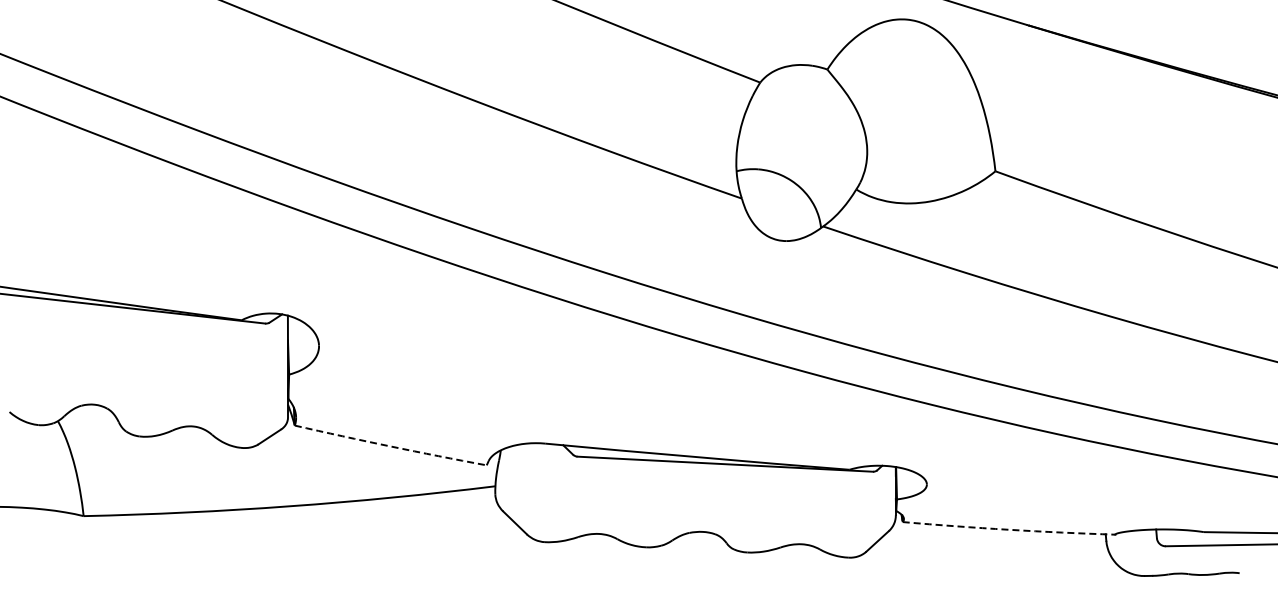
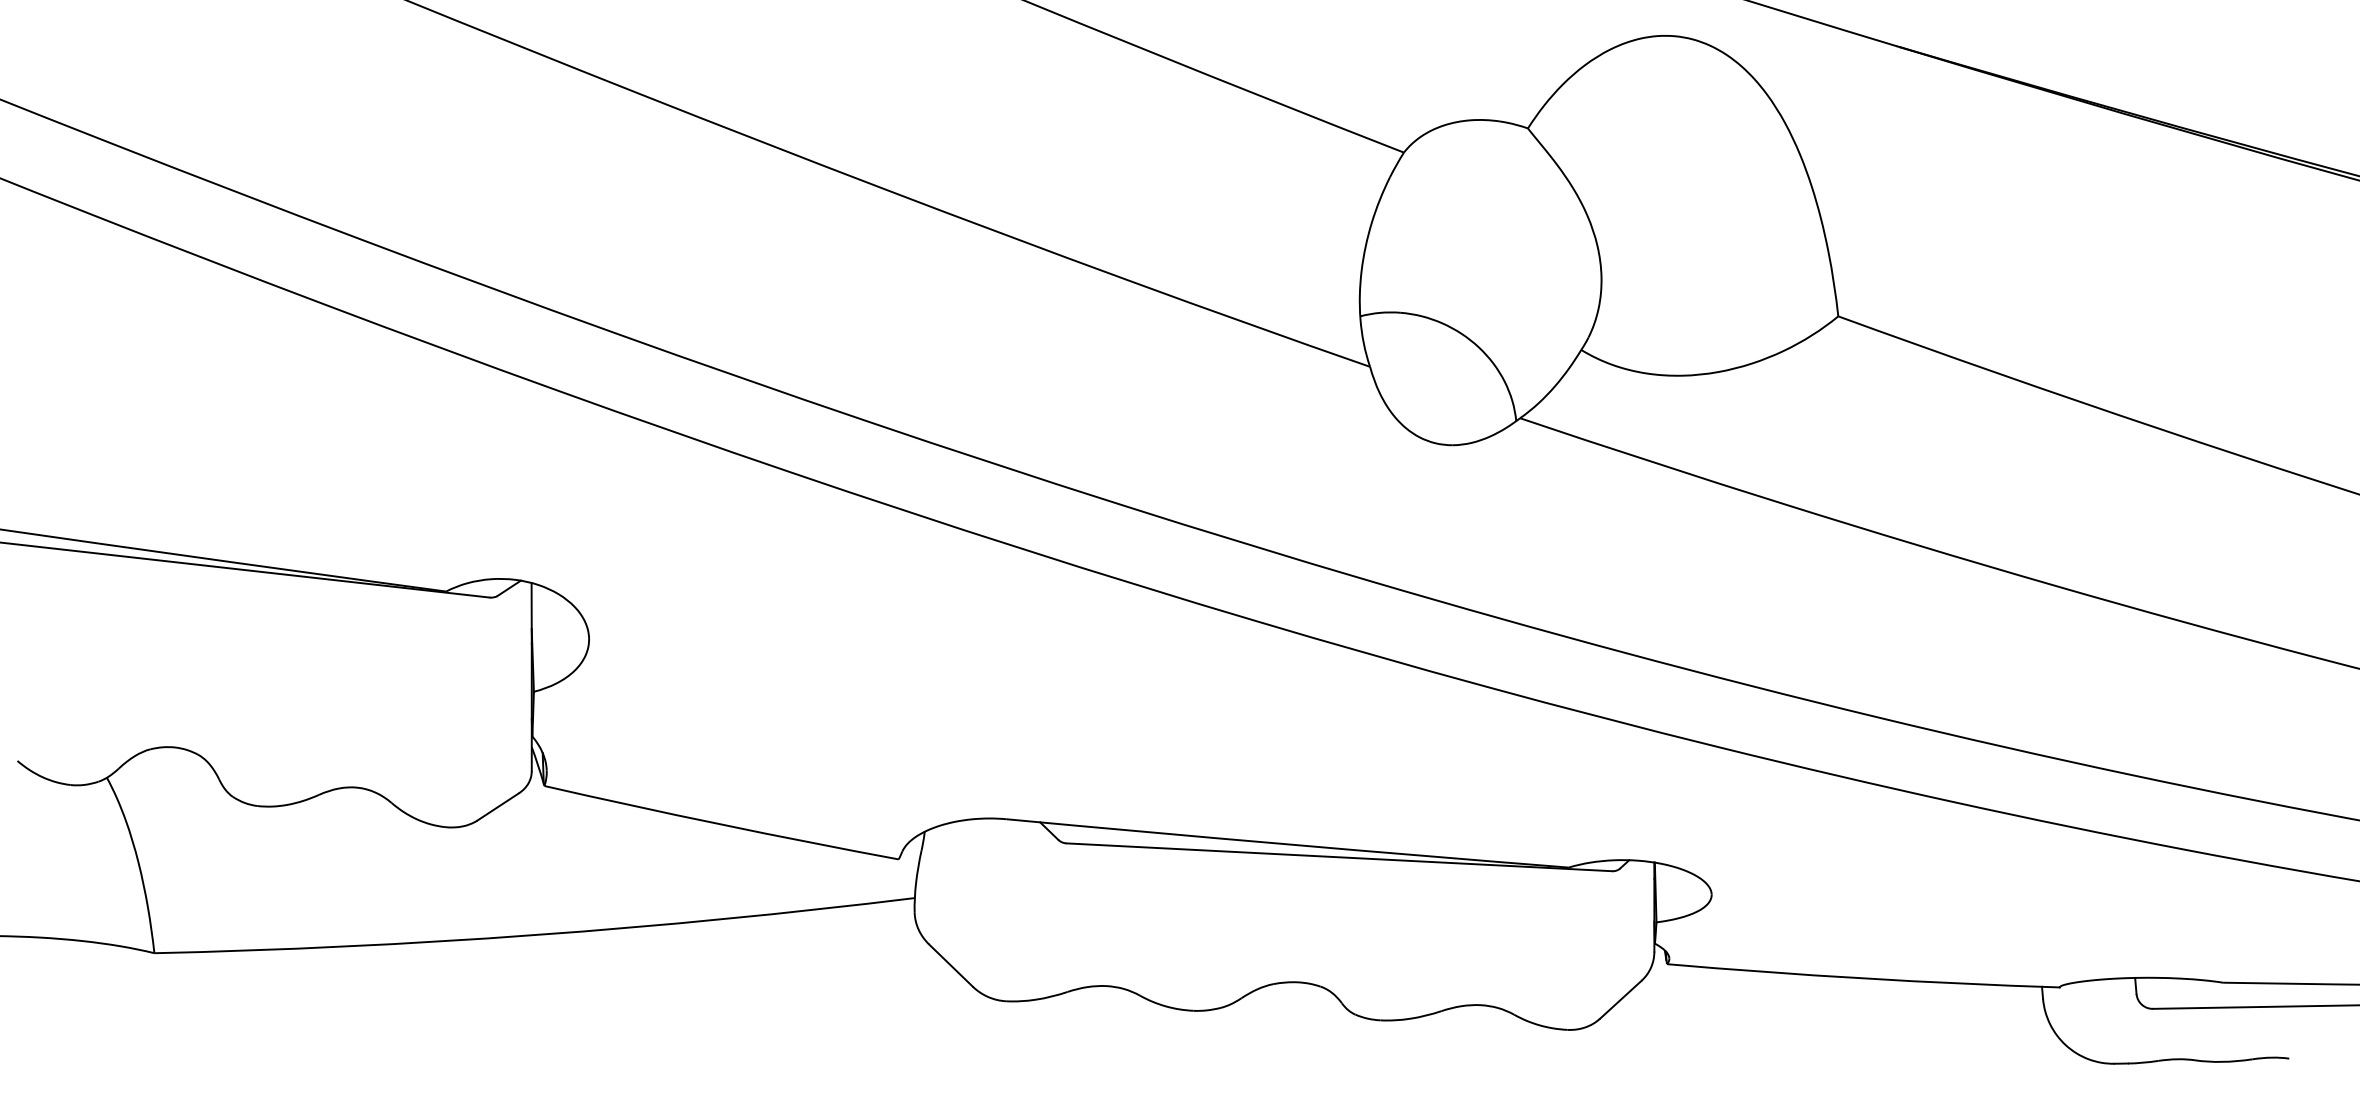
arc: (390, 446) -> (721, 824), dashed -> solid
arc: (1009, 529) -> (1864, 977), dashed -> solid

